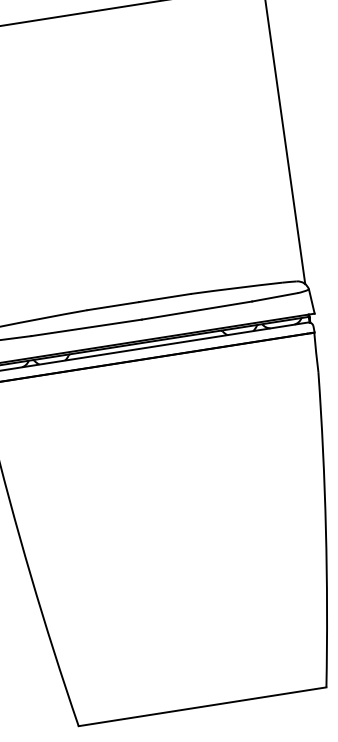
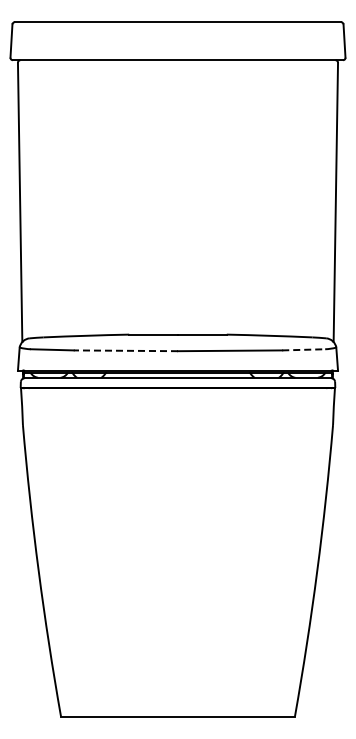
line: (275, 296) -> (304, 349), solid -> dashed
line: (86, 327) -> (125, 350), solid -> dashed

